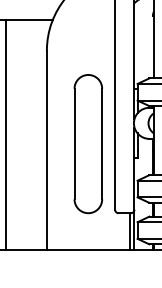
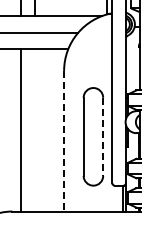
line: (6, 133) -> (35, 129), removed
line: (102, 145) -> (103, 137), solid -> dashed
line: (47, 150) -> (64, 141), solid -> dashed

